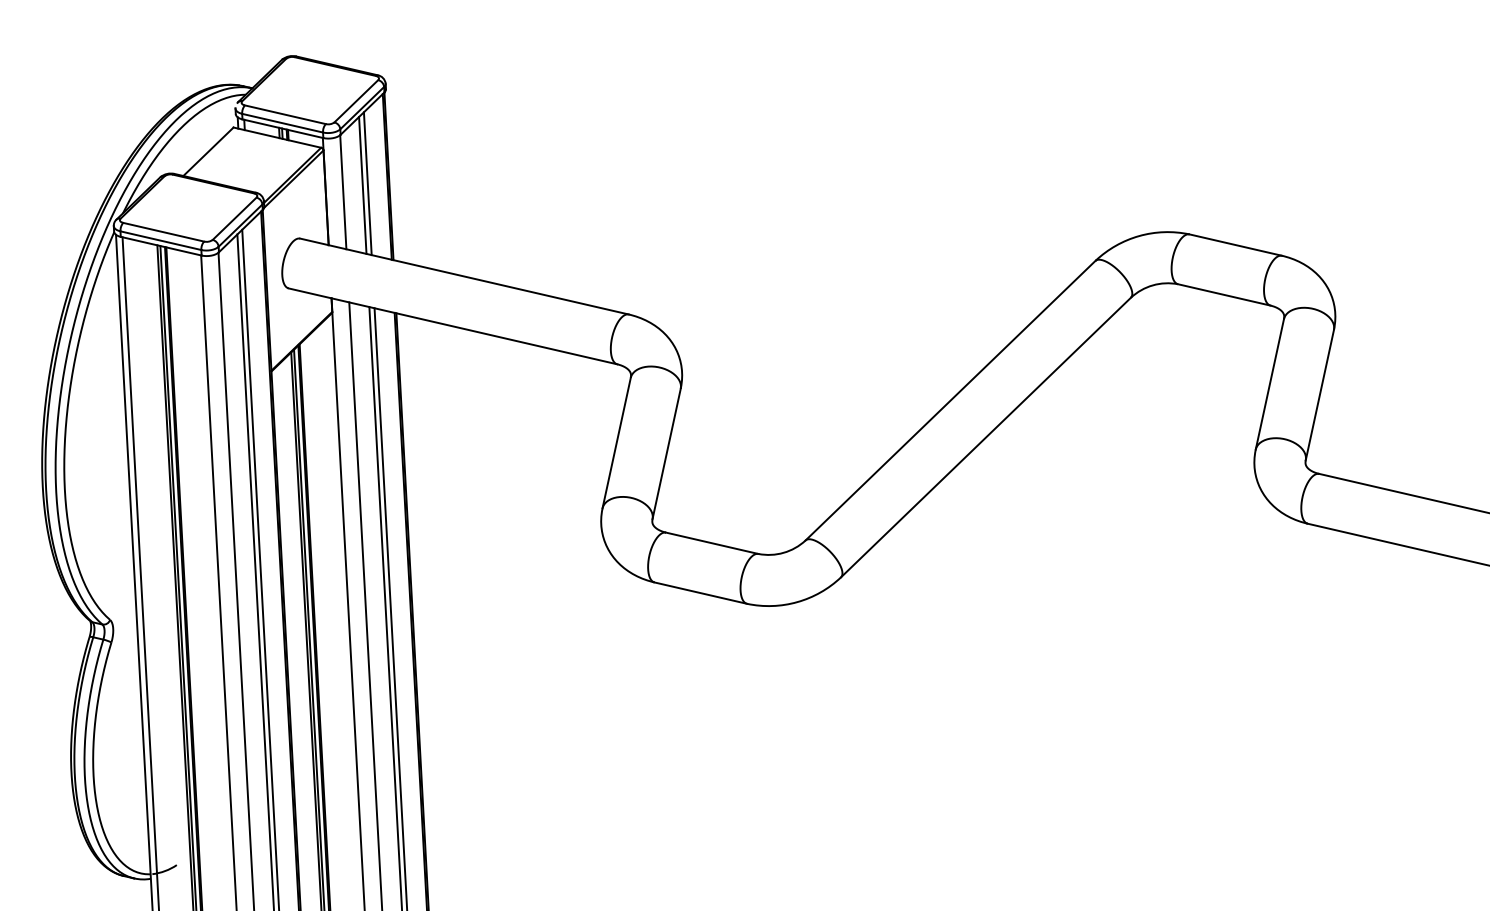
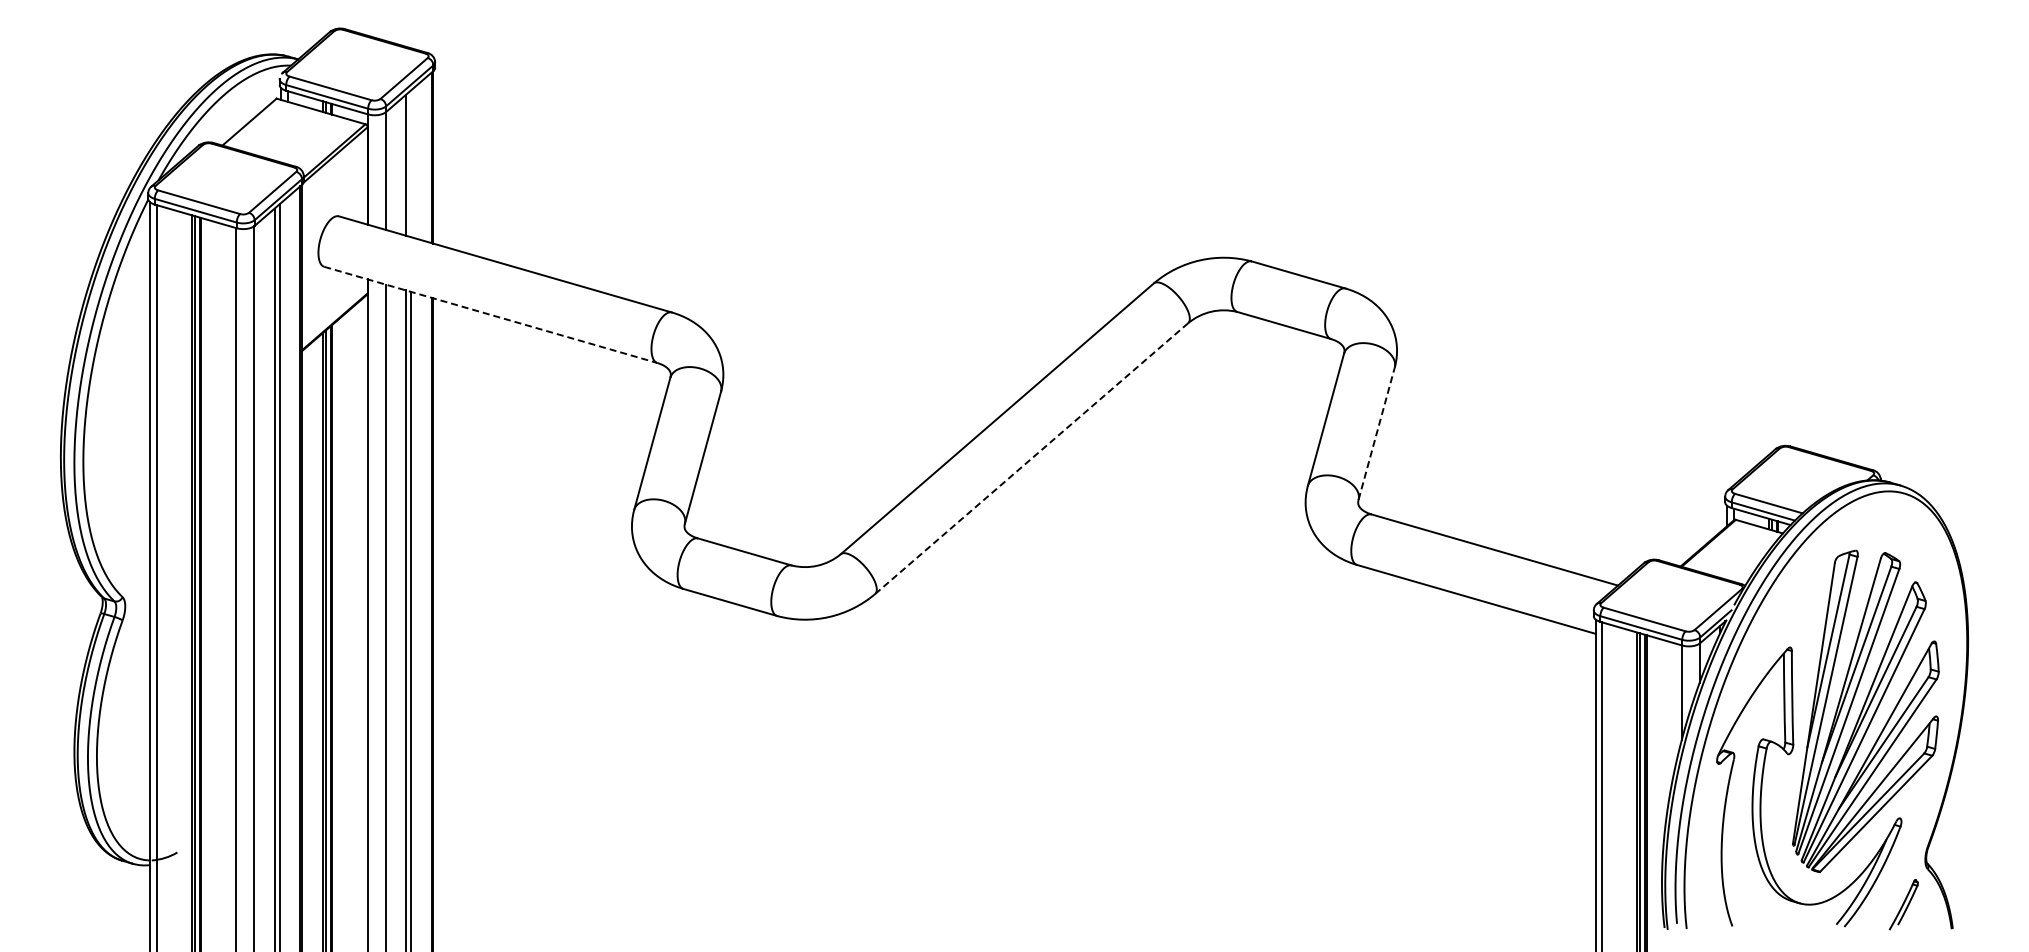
line: (367, 183) -> (411, 163), removed
line: (453, 326) -> (491, 315), solid -> dashed
line: (1319, 394) -> (1376, 433), solid -> dashed
line: (985, 437) -> (1031, 458), solid -> dashed

